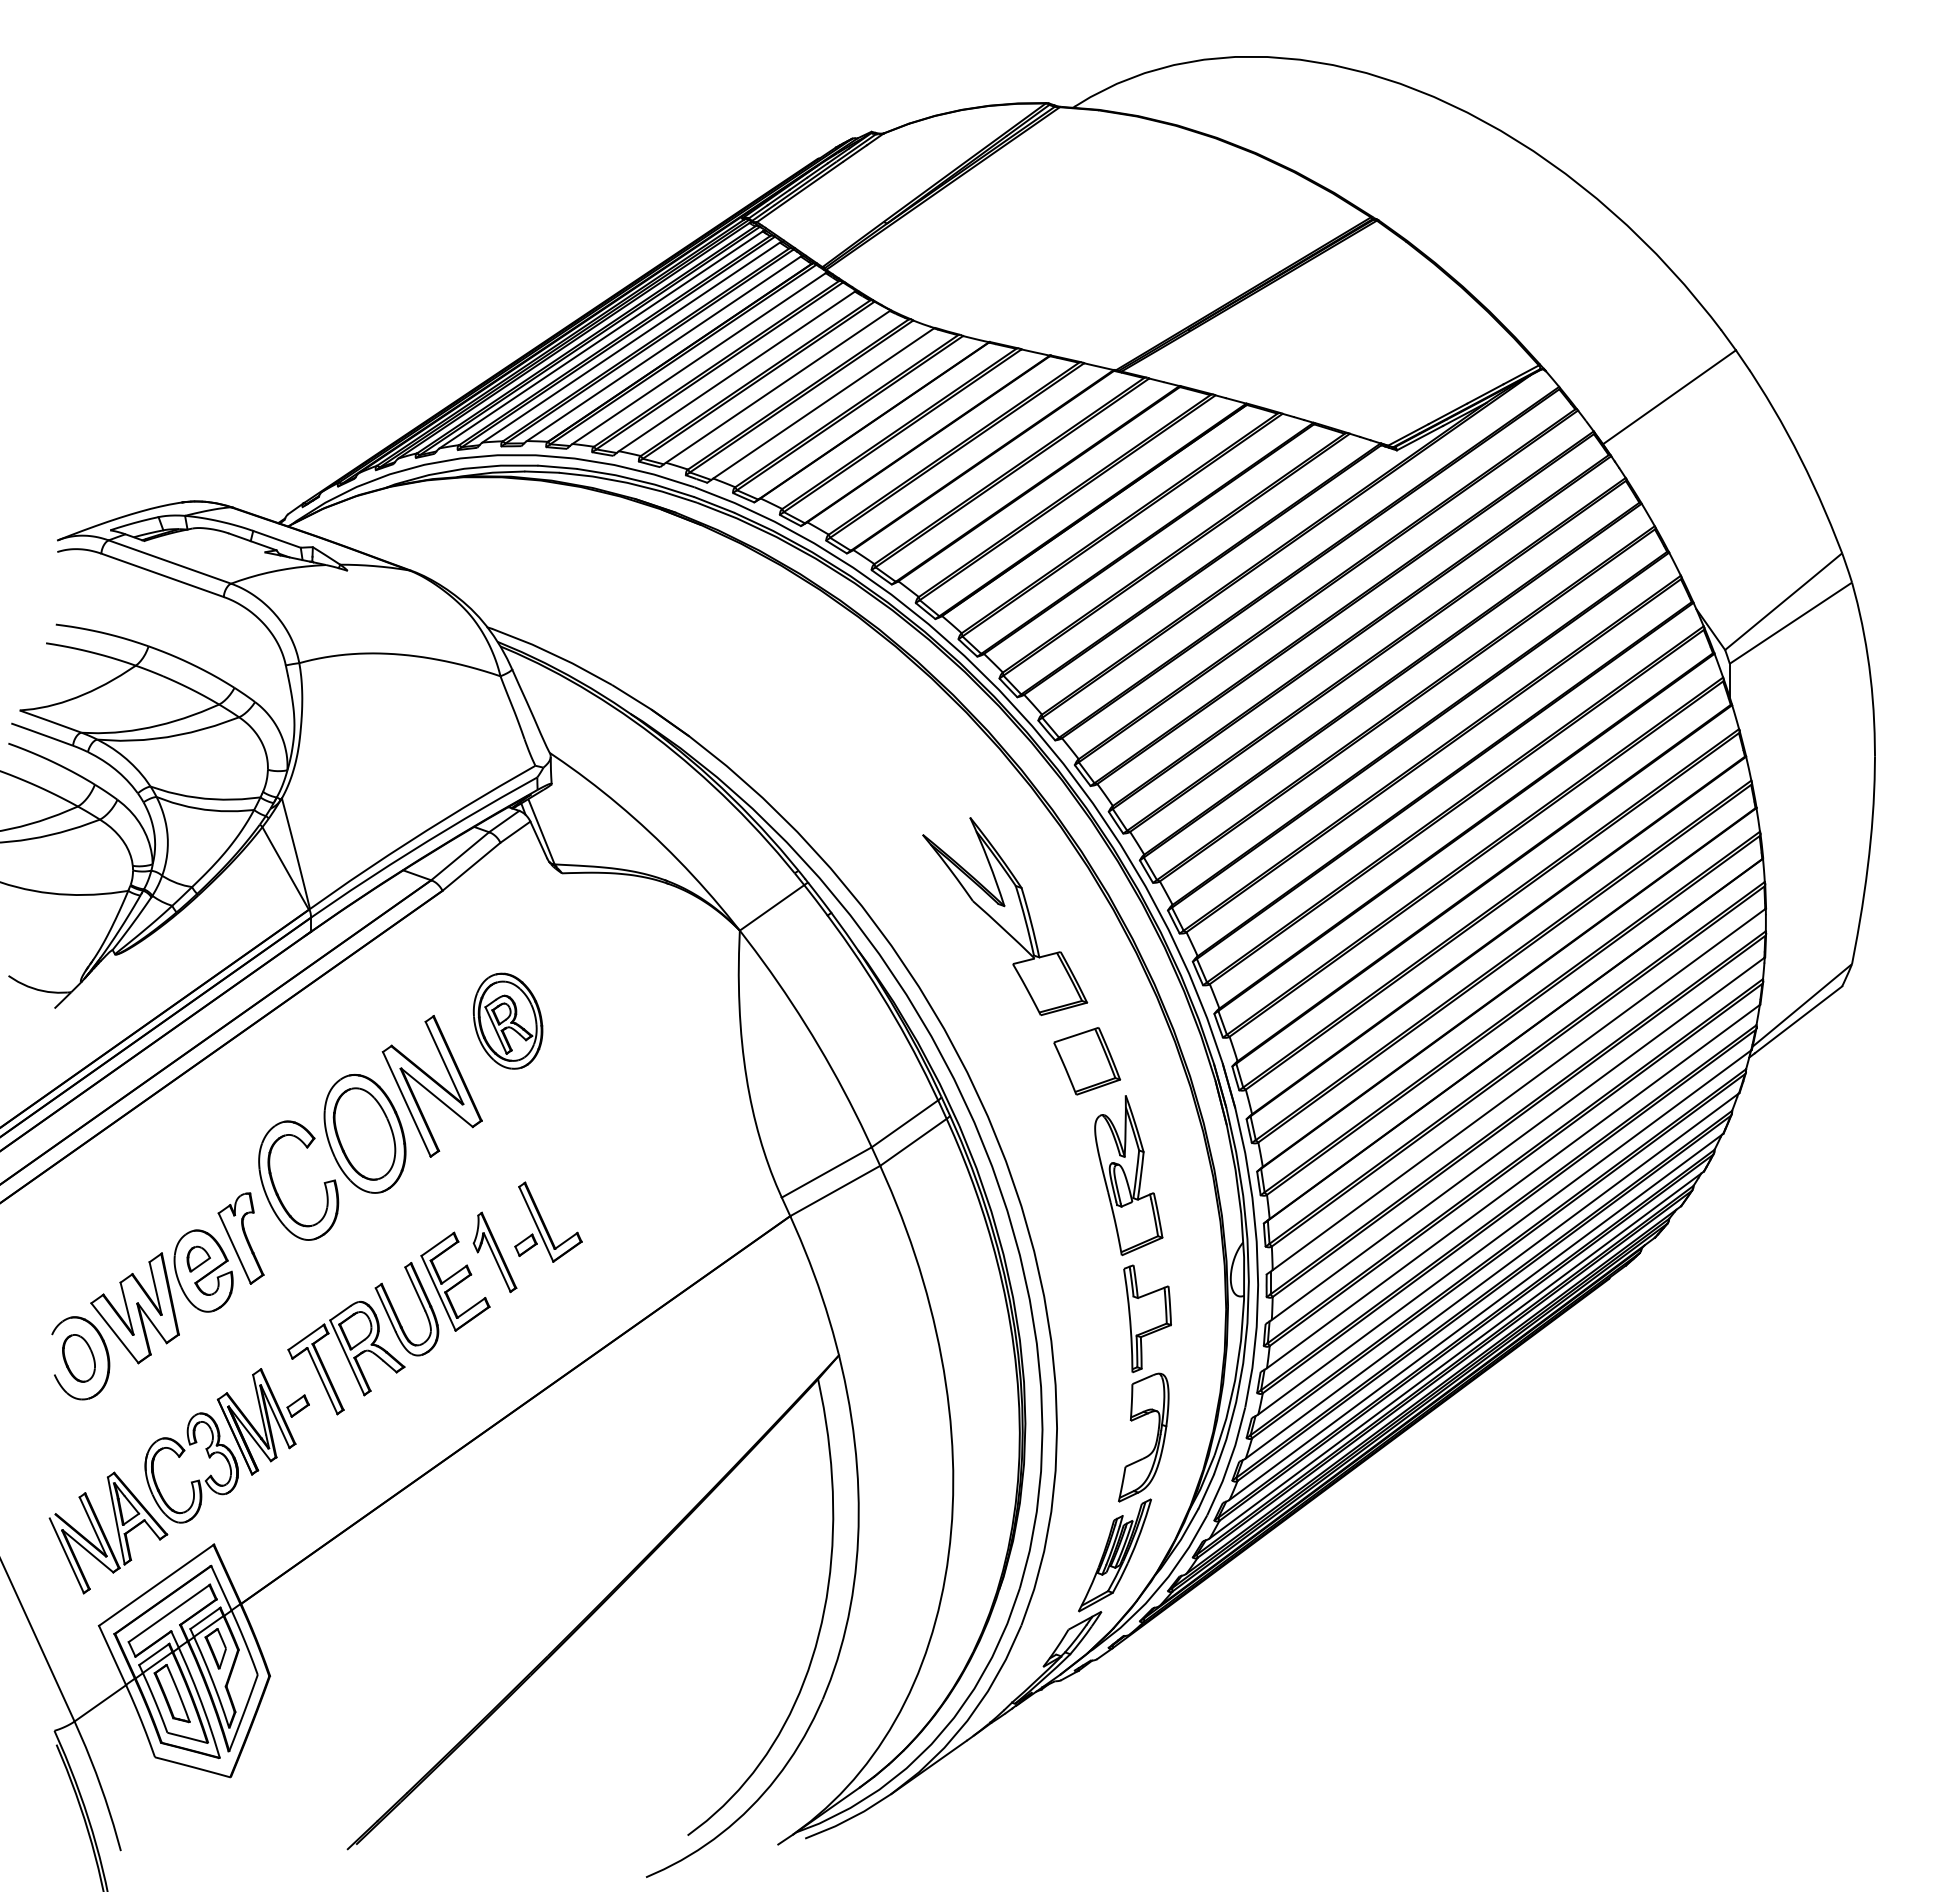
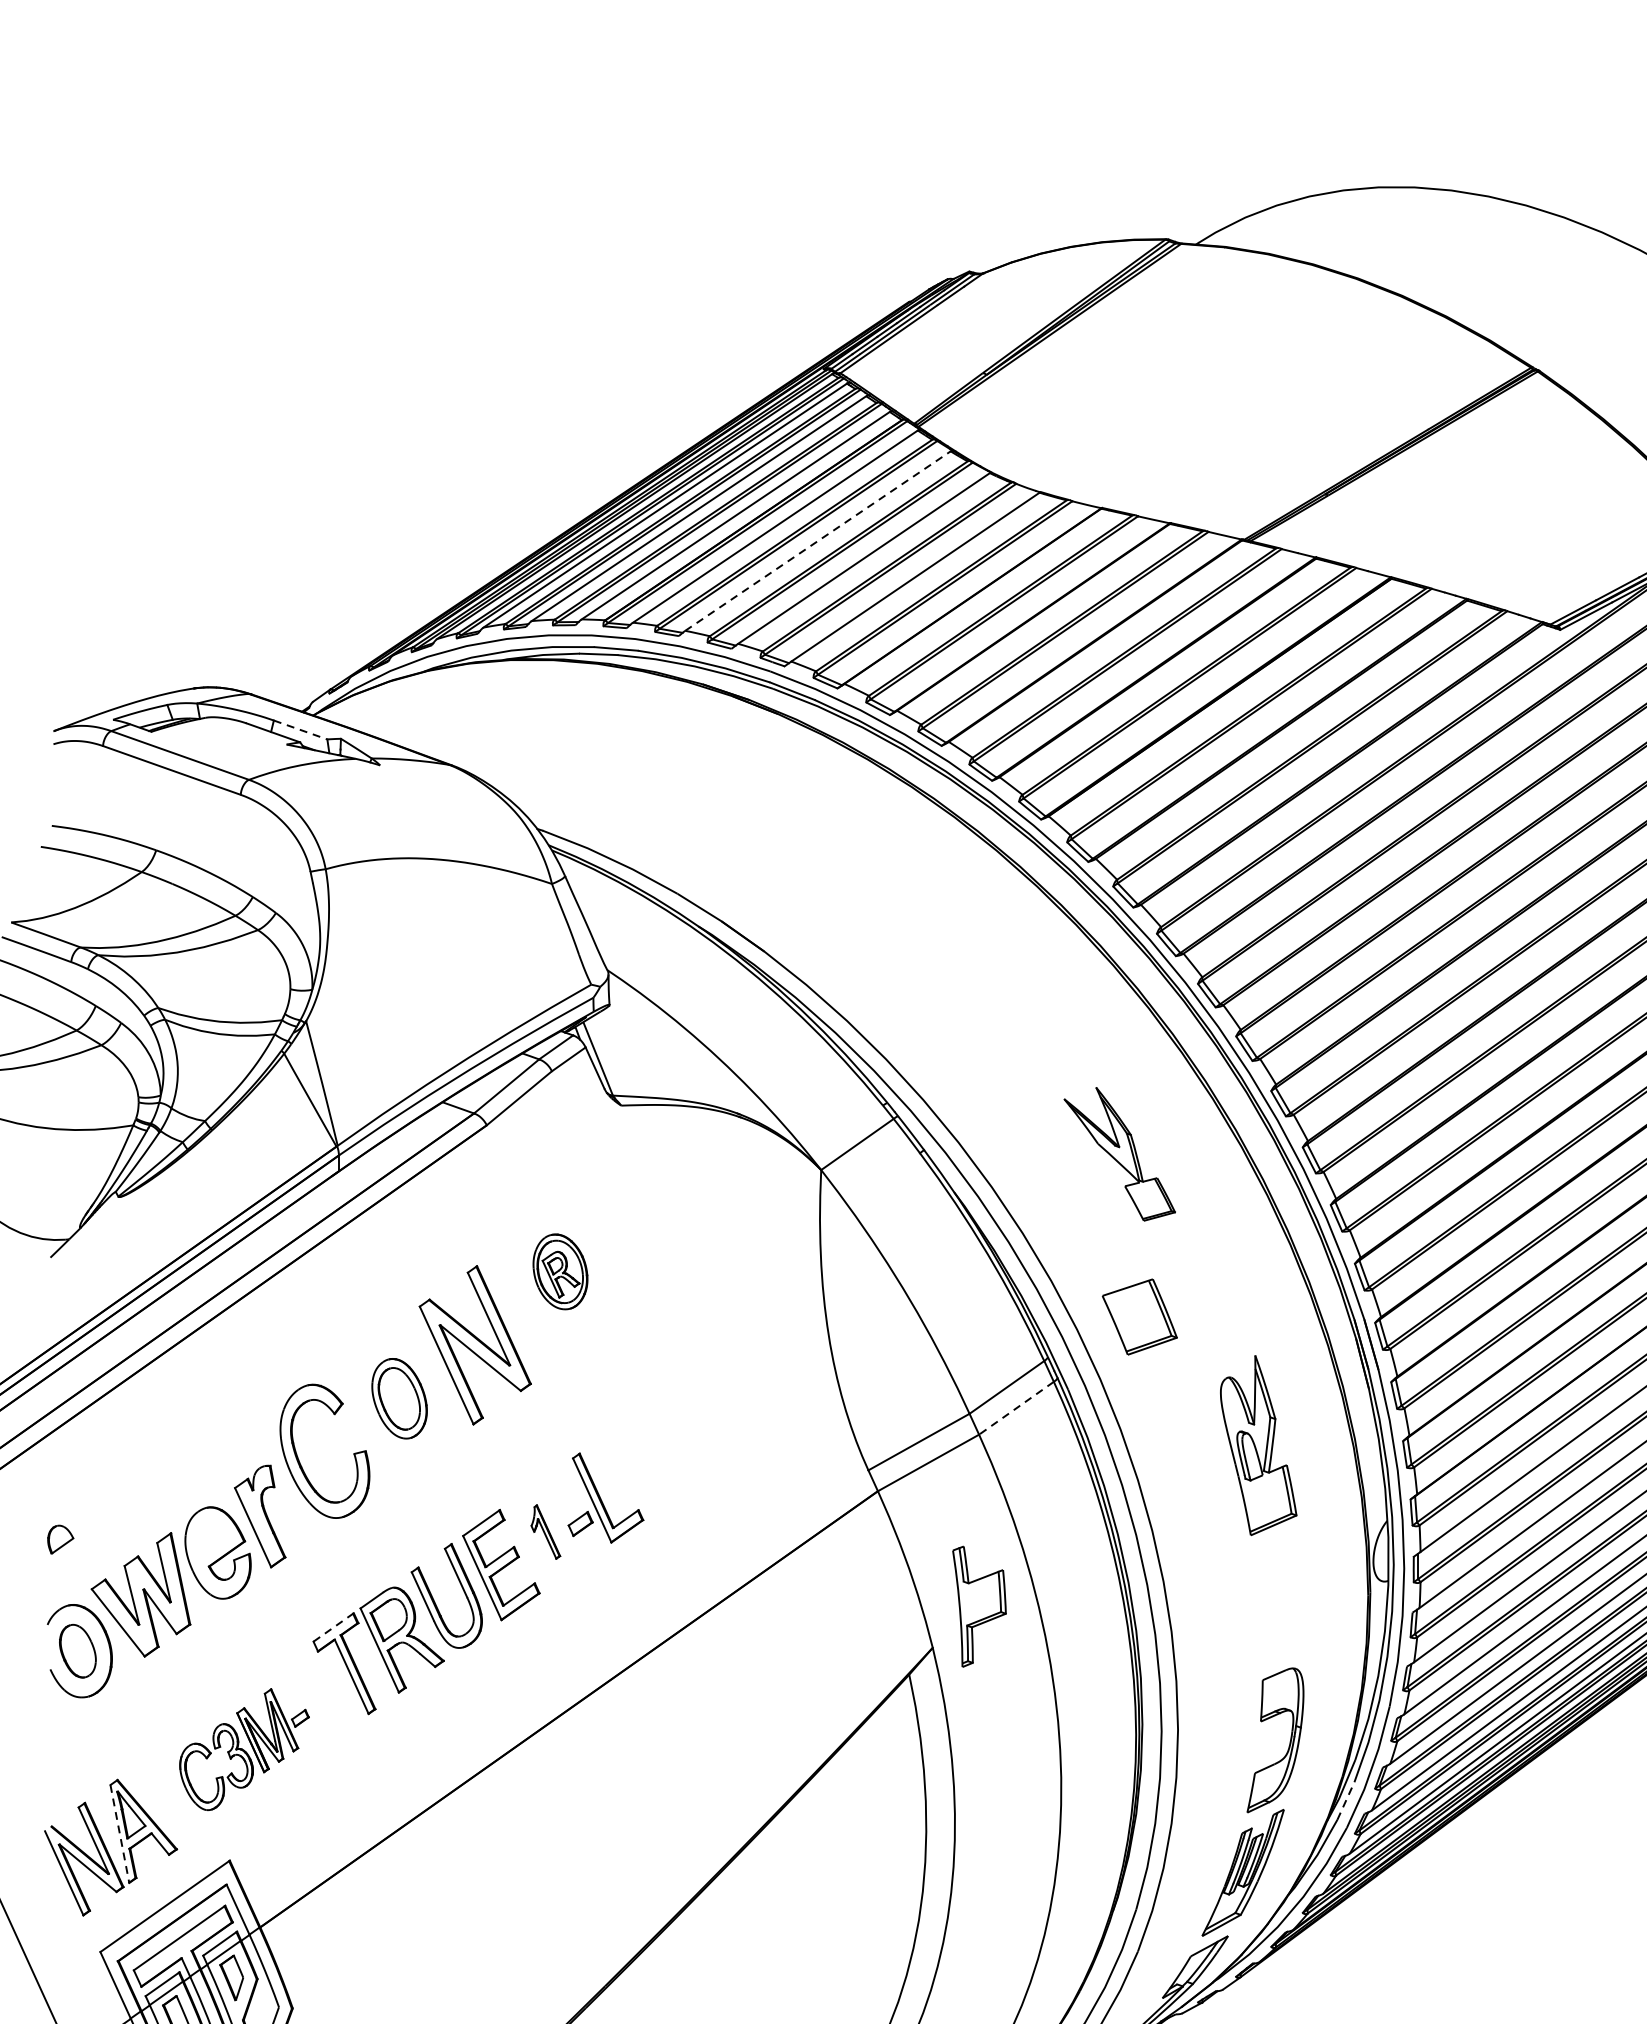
line: (737, 371) -> (818, 541), solid -> dashed
line: (277, 539) -> (301, 730), solid -> dashed
part: (1005, 916) -> (1120, 1154), size x0.6
part: (507, 1020) -> (559, 1271), size x0.7
part: (1087, 1061) -> (1140, 1317), moved
part: (364, 1133) -> (399, 1398), size x0.6
line: (913, 1142) -> (1016, 1408), solid -> dashed
part: (494, 1252) -> (545, 1532), size x0.6
part: (198, 1258) -> (60, 1538), moved
part: (1147, 1318) -> (979, 1606), moved
line: (306, 1337) -> (333, 1627), solid -> dashed
part: (226, 1445) -> (243, 1749), size x0.7
line: (1206, 1491) -> (1346, 1800), solid -> dashed
line: (116, 1521) -> (120, 1834), solid -> dashed

